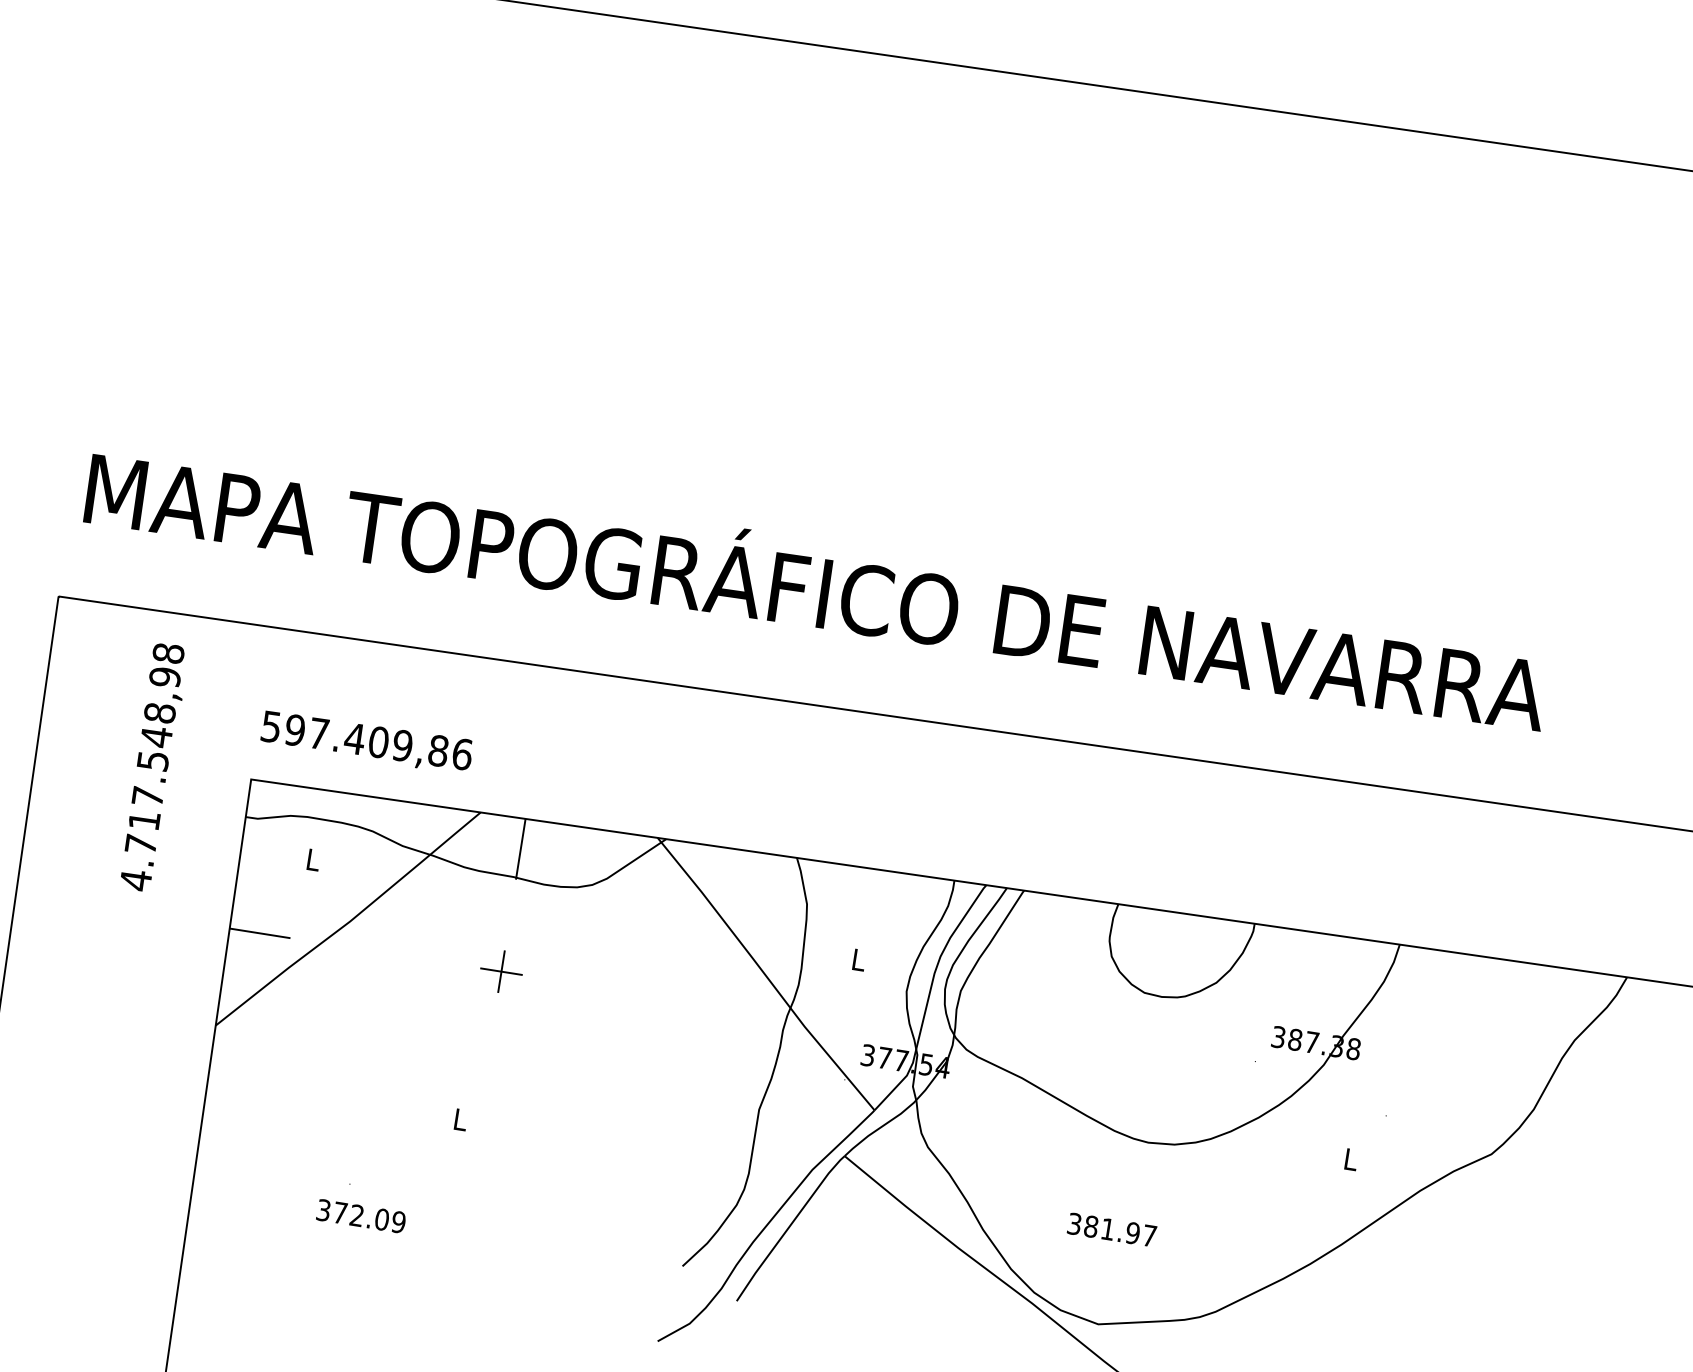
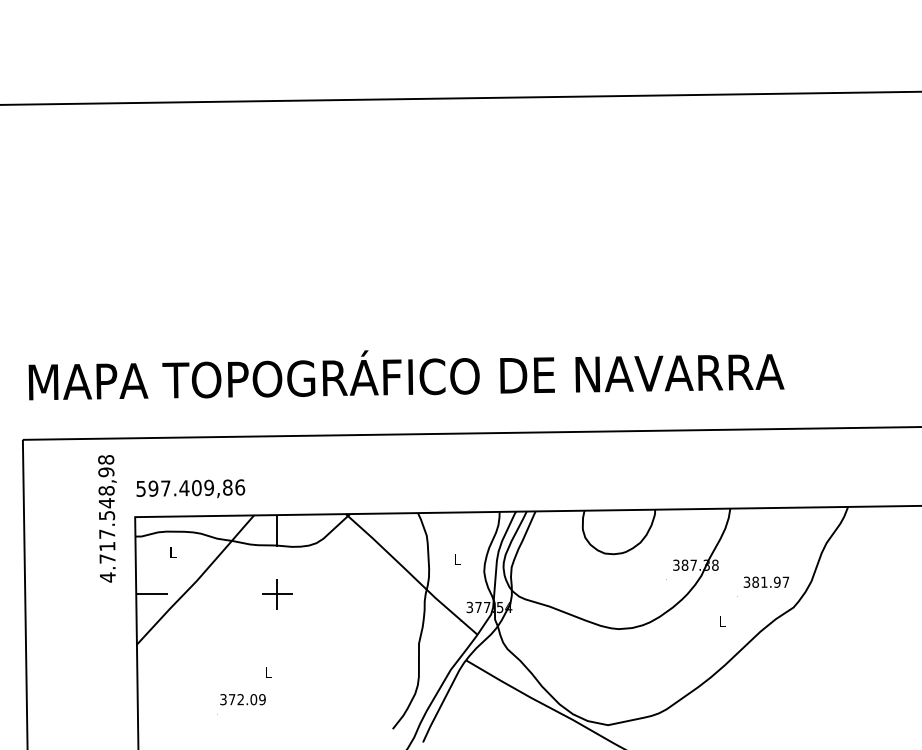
text: (153, 766) -> (107, 518), moved
part: (501, 971) -> (277, 594), size x1.43
text: (360, 1215) -> (242, 699), moved
text: (1112, 1228) -> (766, 581), moved

